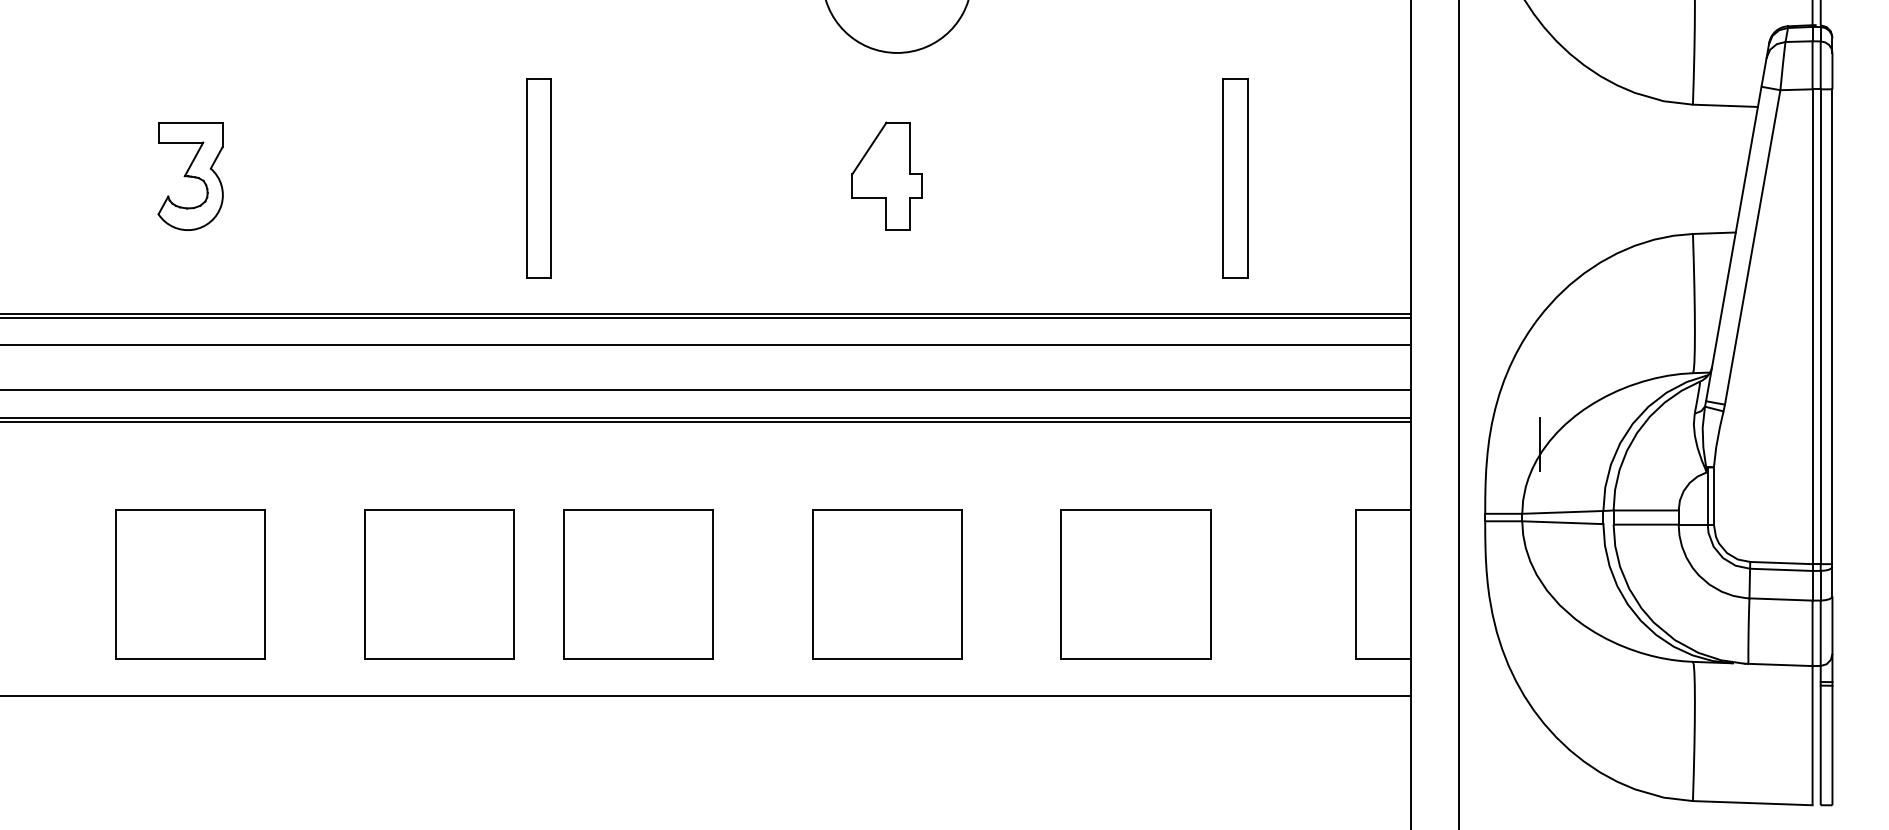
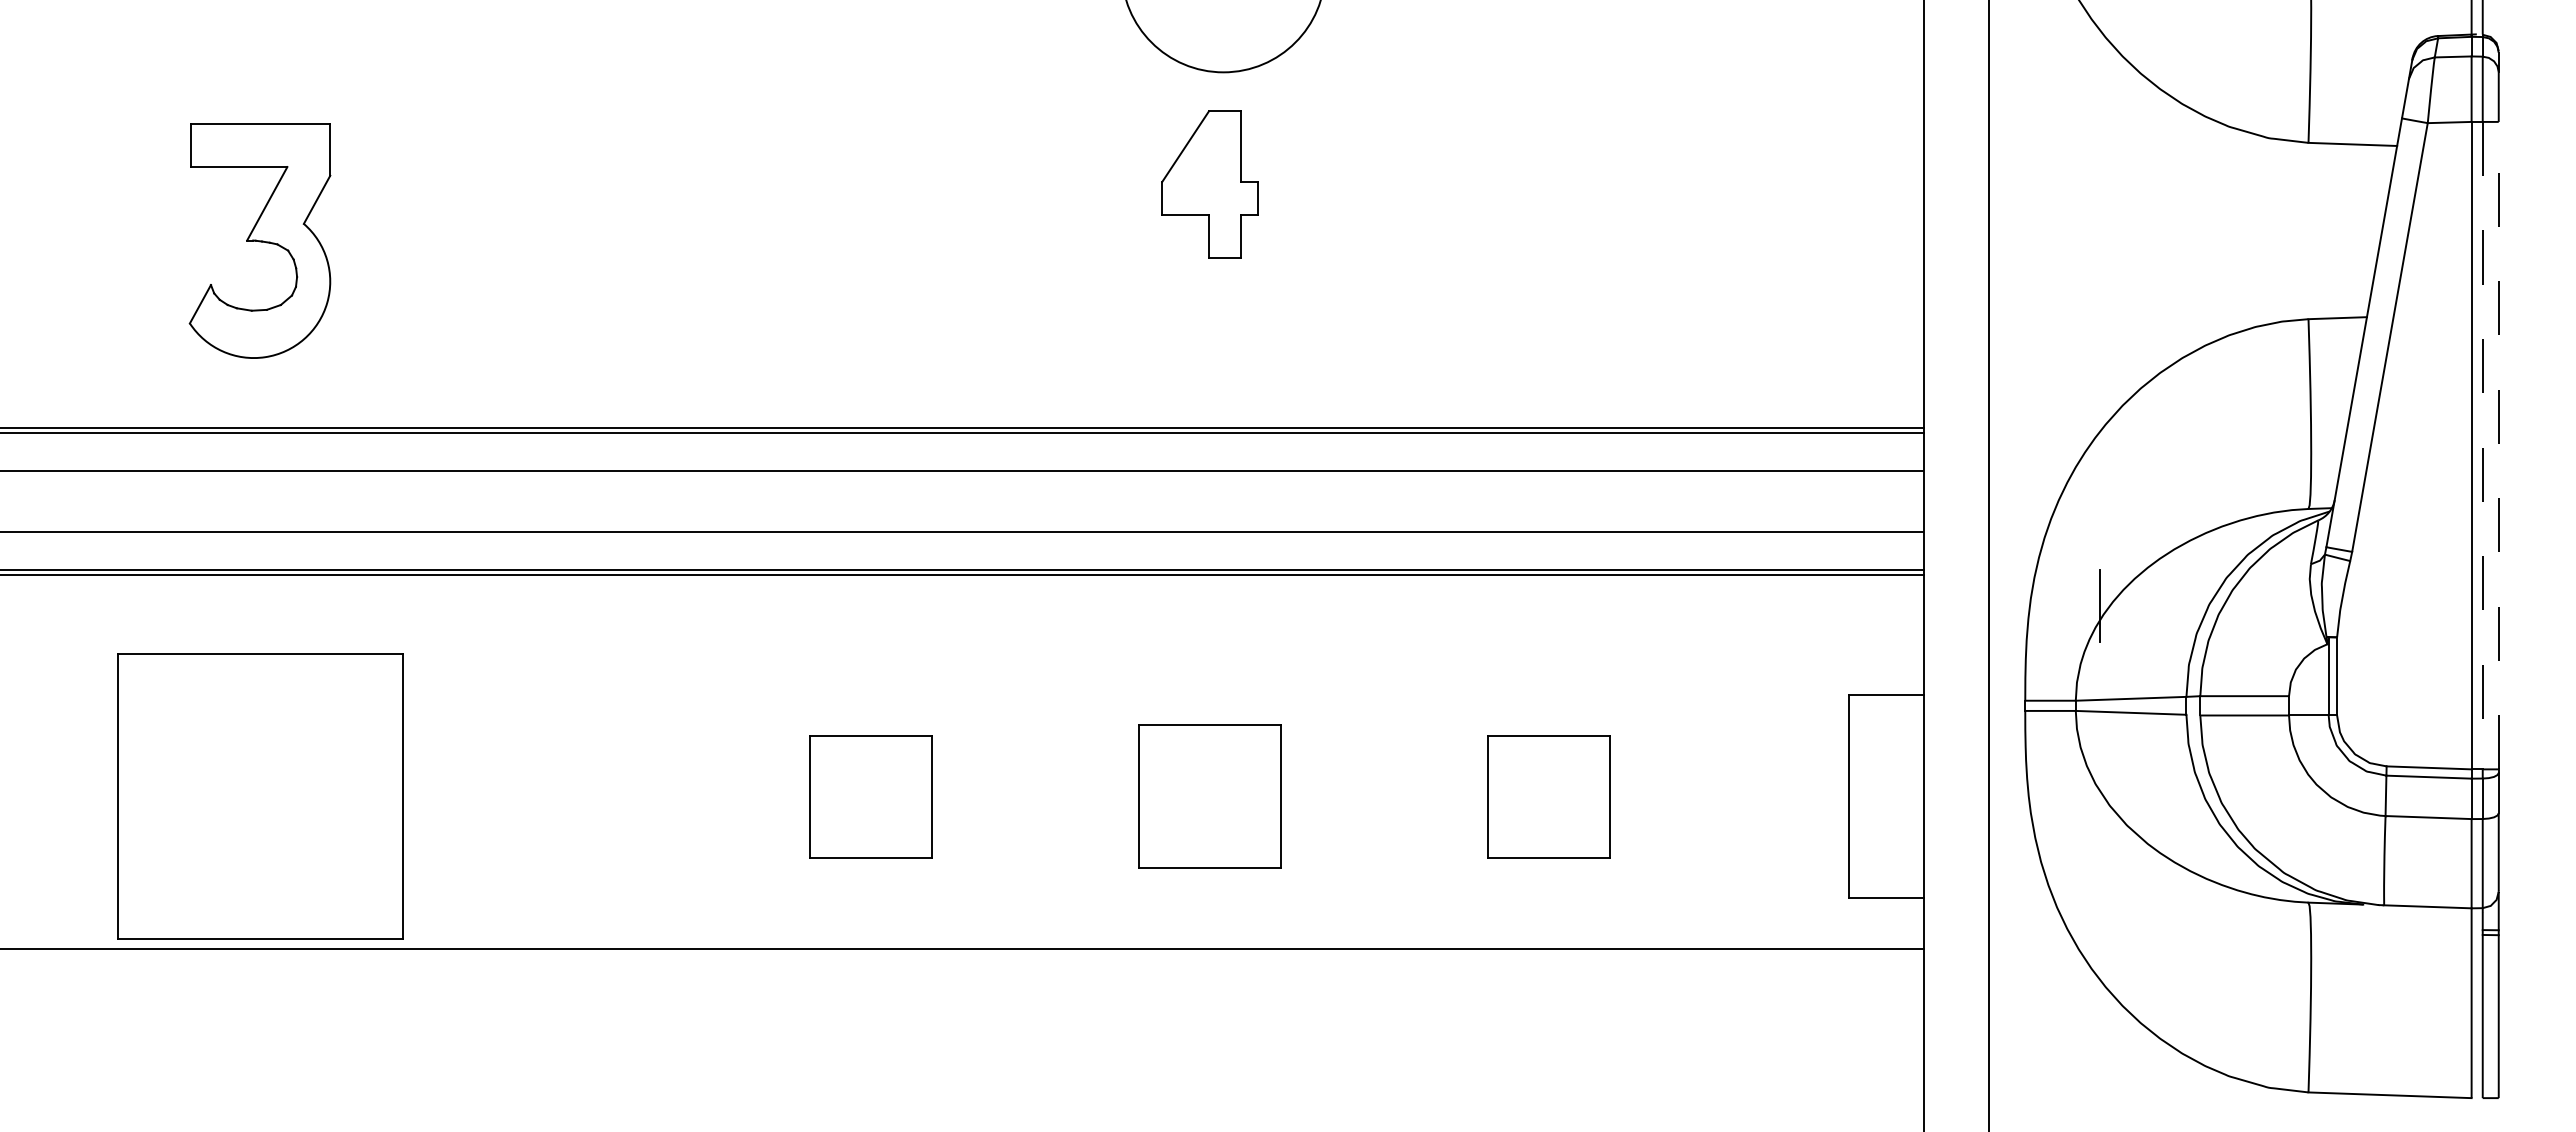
part: (190, 176) -> (260, 240), size x1.6
part: (886, 176) -> (1209, 184), moved
part: (538, 178) -> (734, 243), removed
part: (1235, 178) -> (1684, 243), removed
line: (1820, 326) -> (2482, 445), solid -> dashed
line: (1832, 326) -> (2498, 445), solid -> dashed
part: (190, 584) -> (260, 796), size x1.4
part: (439, 584) -> (599, 796), removed
part: (638, 584) -> (870, 796), size x0.6
part: (886, 584) -> (1209, 796), size x0.7
part: (1135, 584) -> (1548, 796), size x0.6

